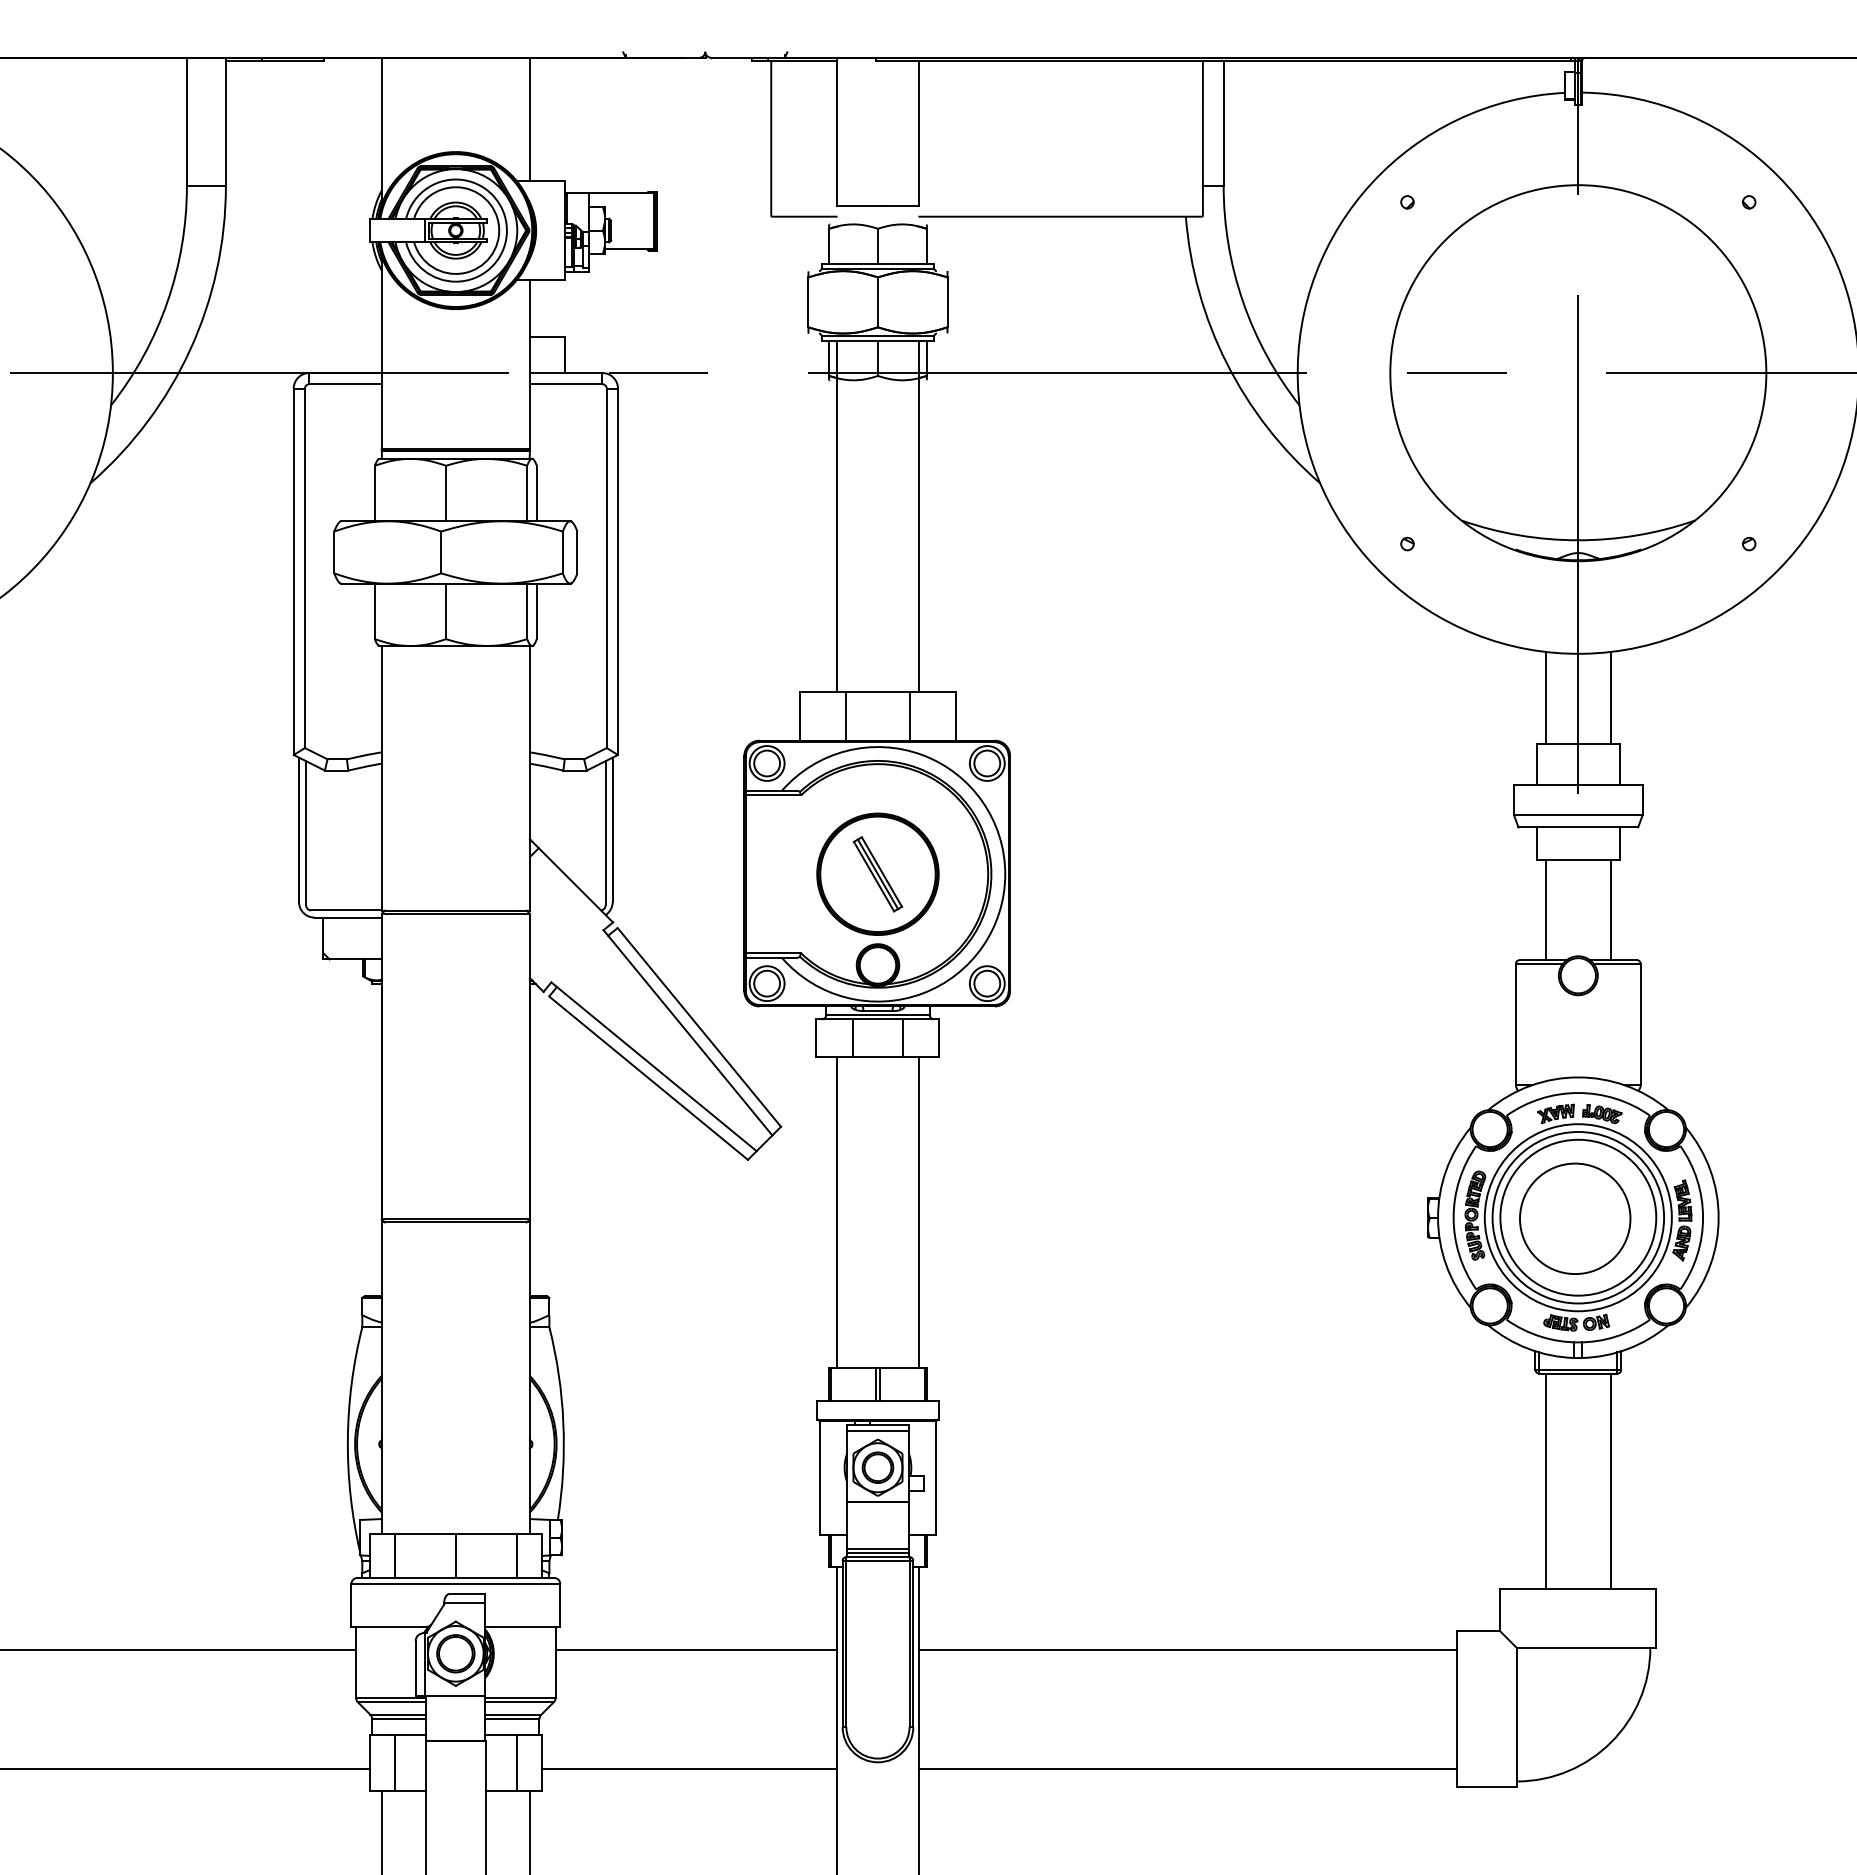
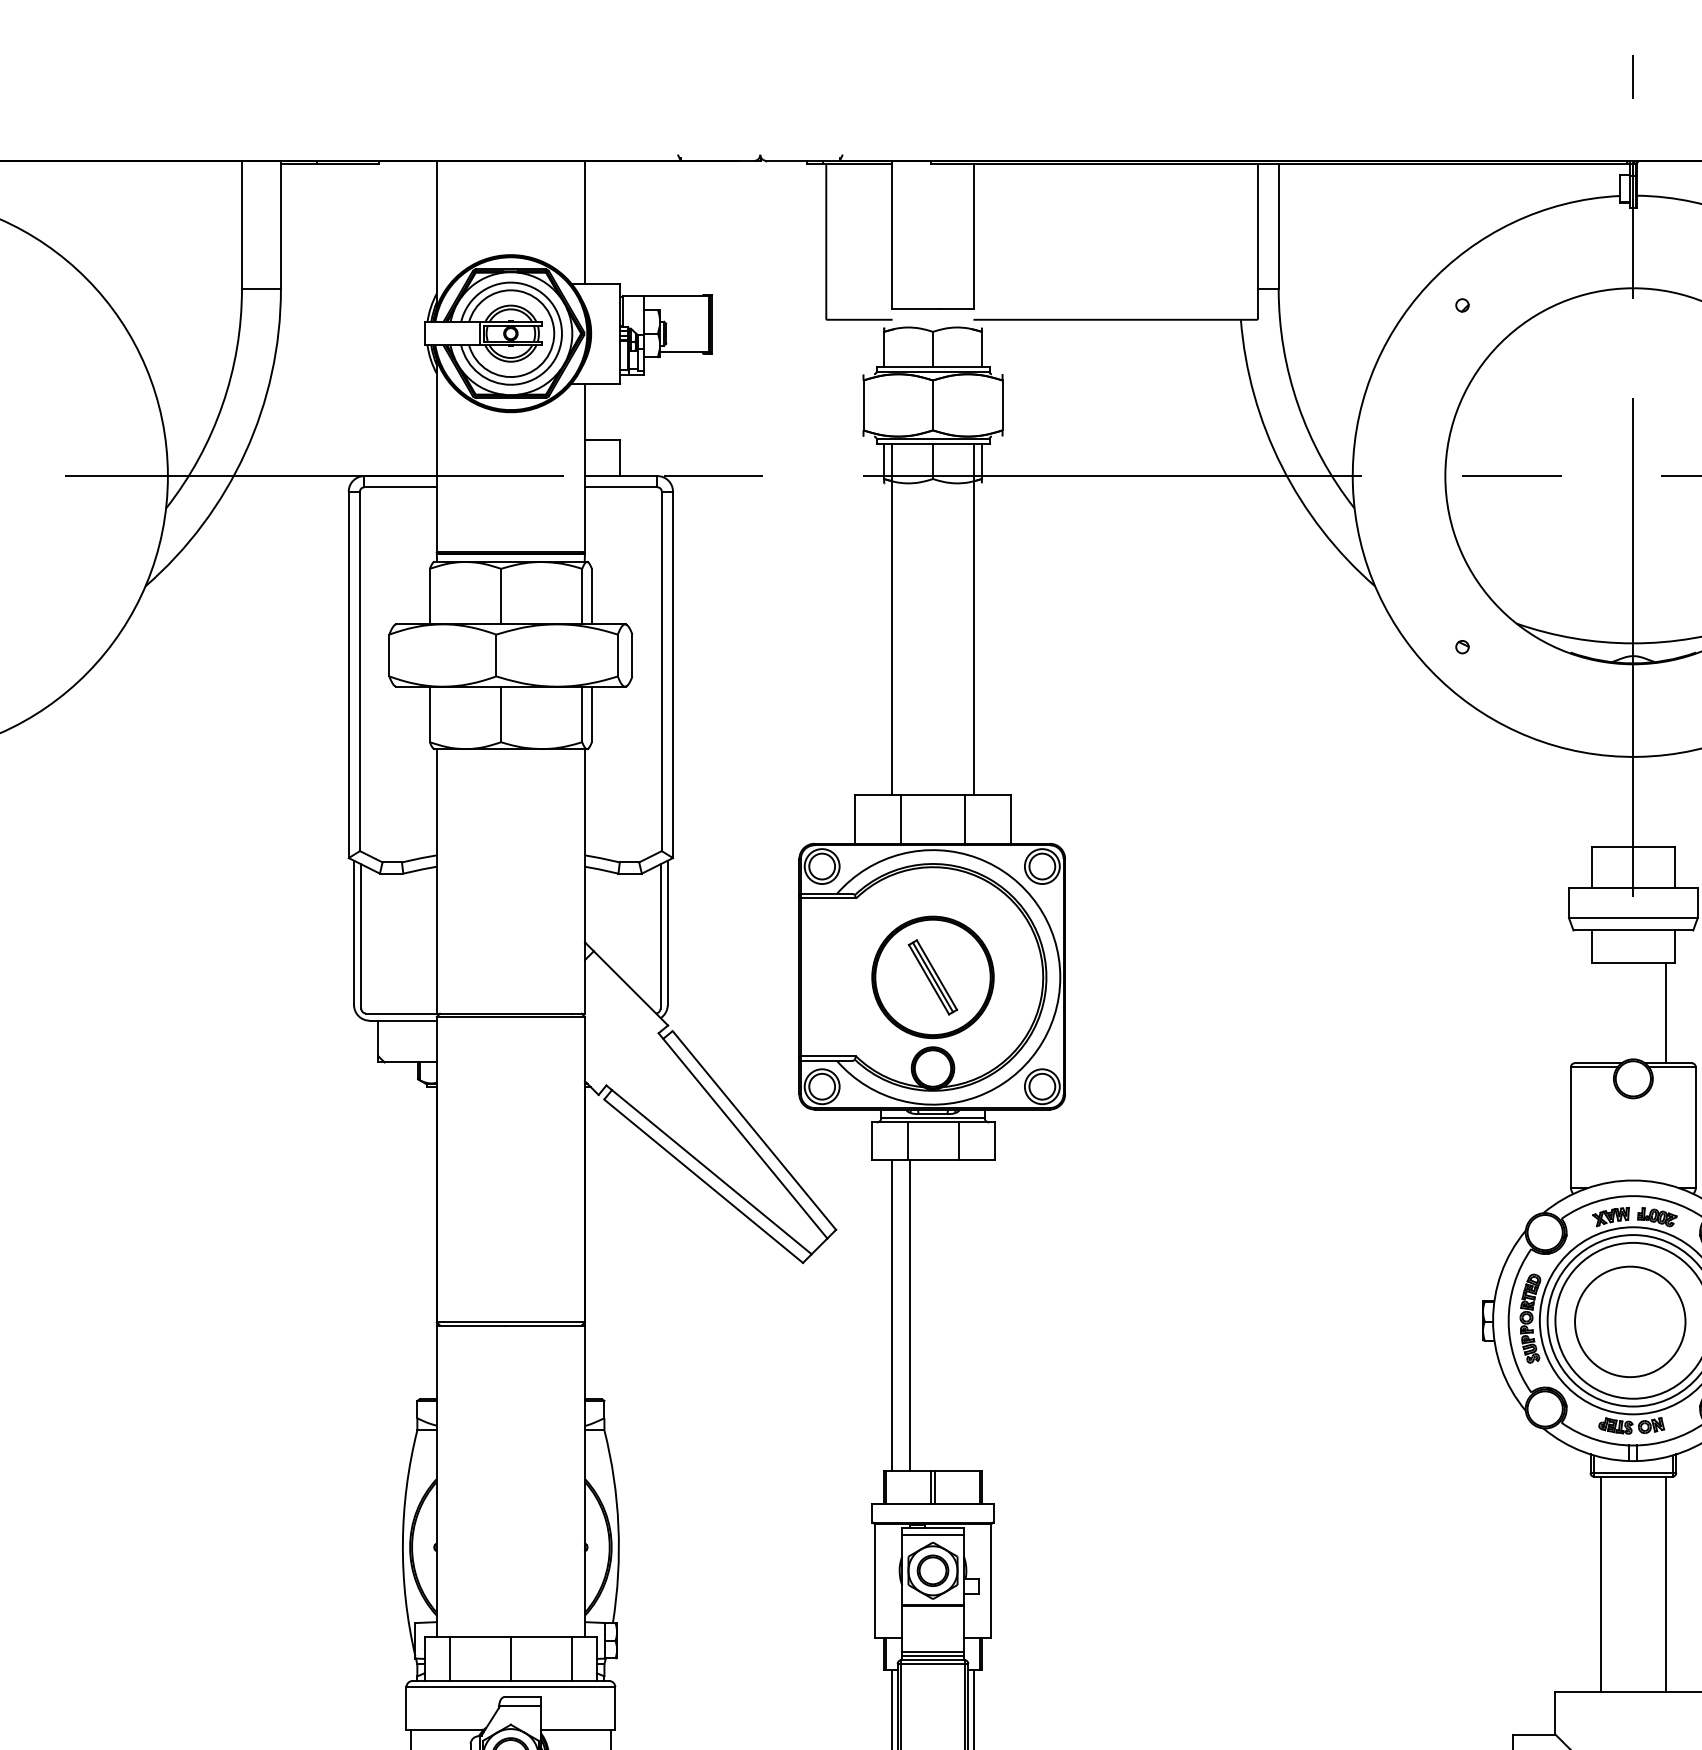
line: (1545, 697) -> (1600, 800), removed
line: (1611, 697) -> (1666, 800), removed
line: (1545, 910) -> (1600, 1013), removed
line: (919, 1212) -> (910, 1315), moved

